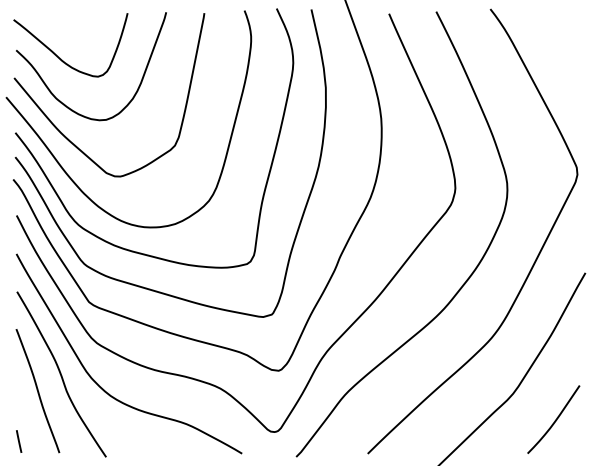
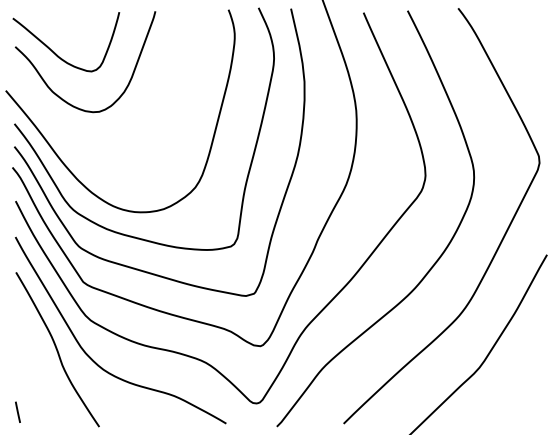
curve: (67, 137) -> (63, 128), removed
curve: (37, 391) -> (35, 365), removed
curve: (554, 420) -> (518, 392), removed

